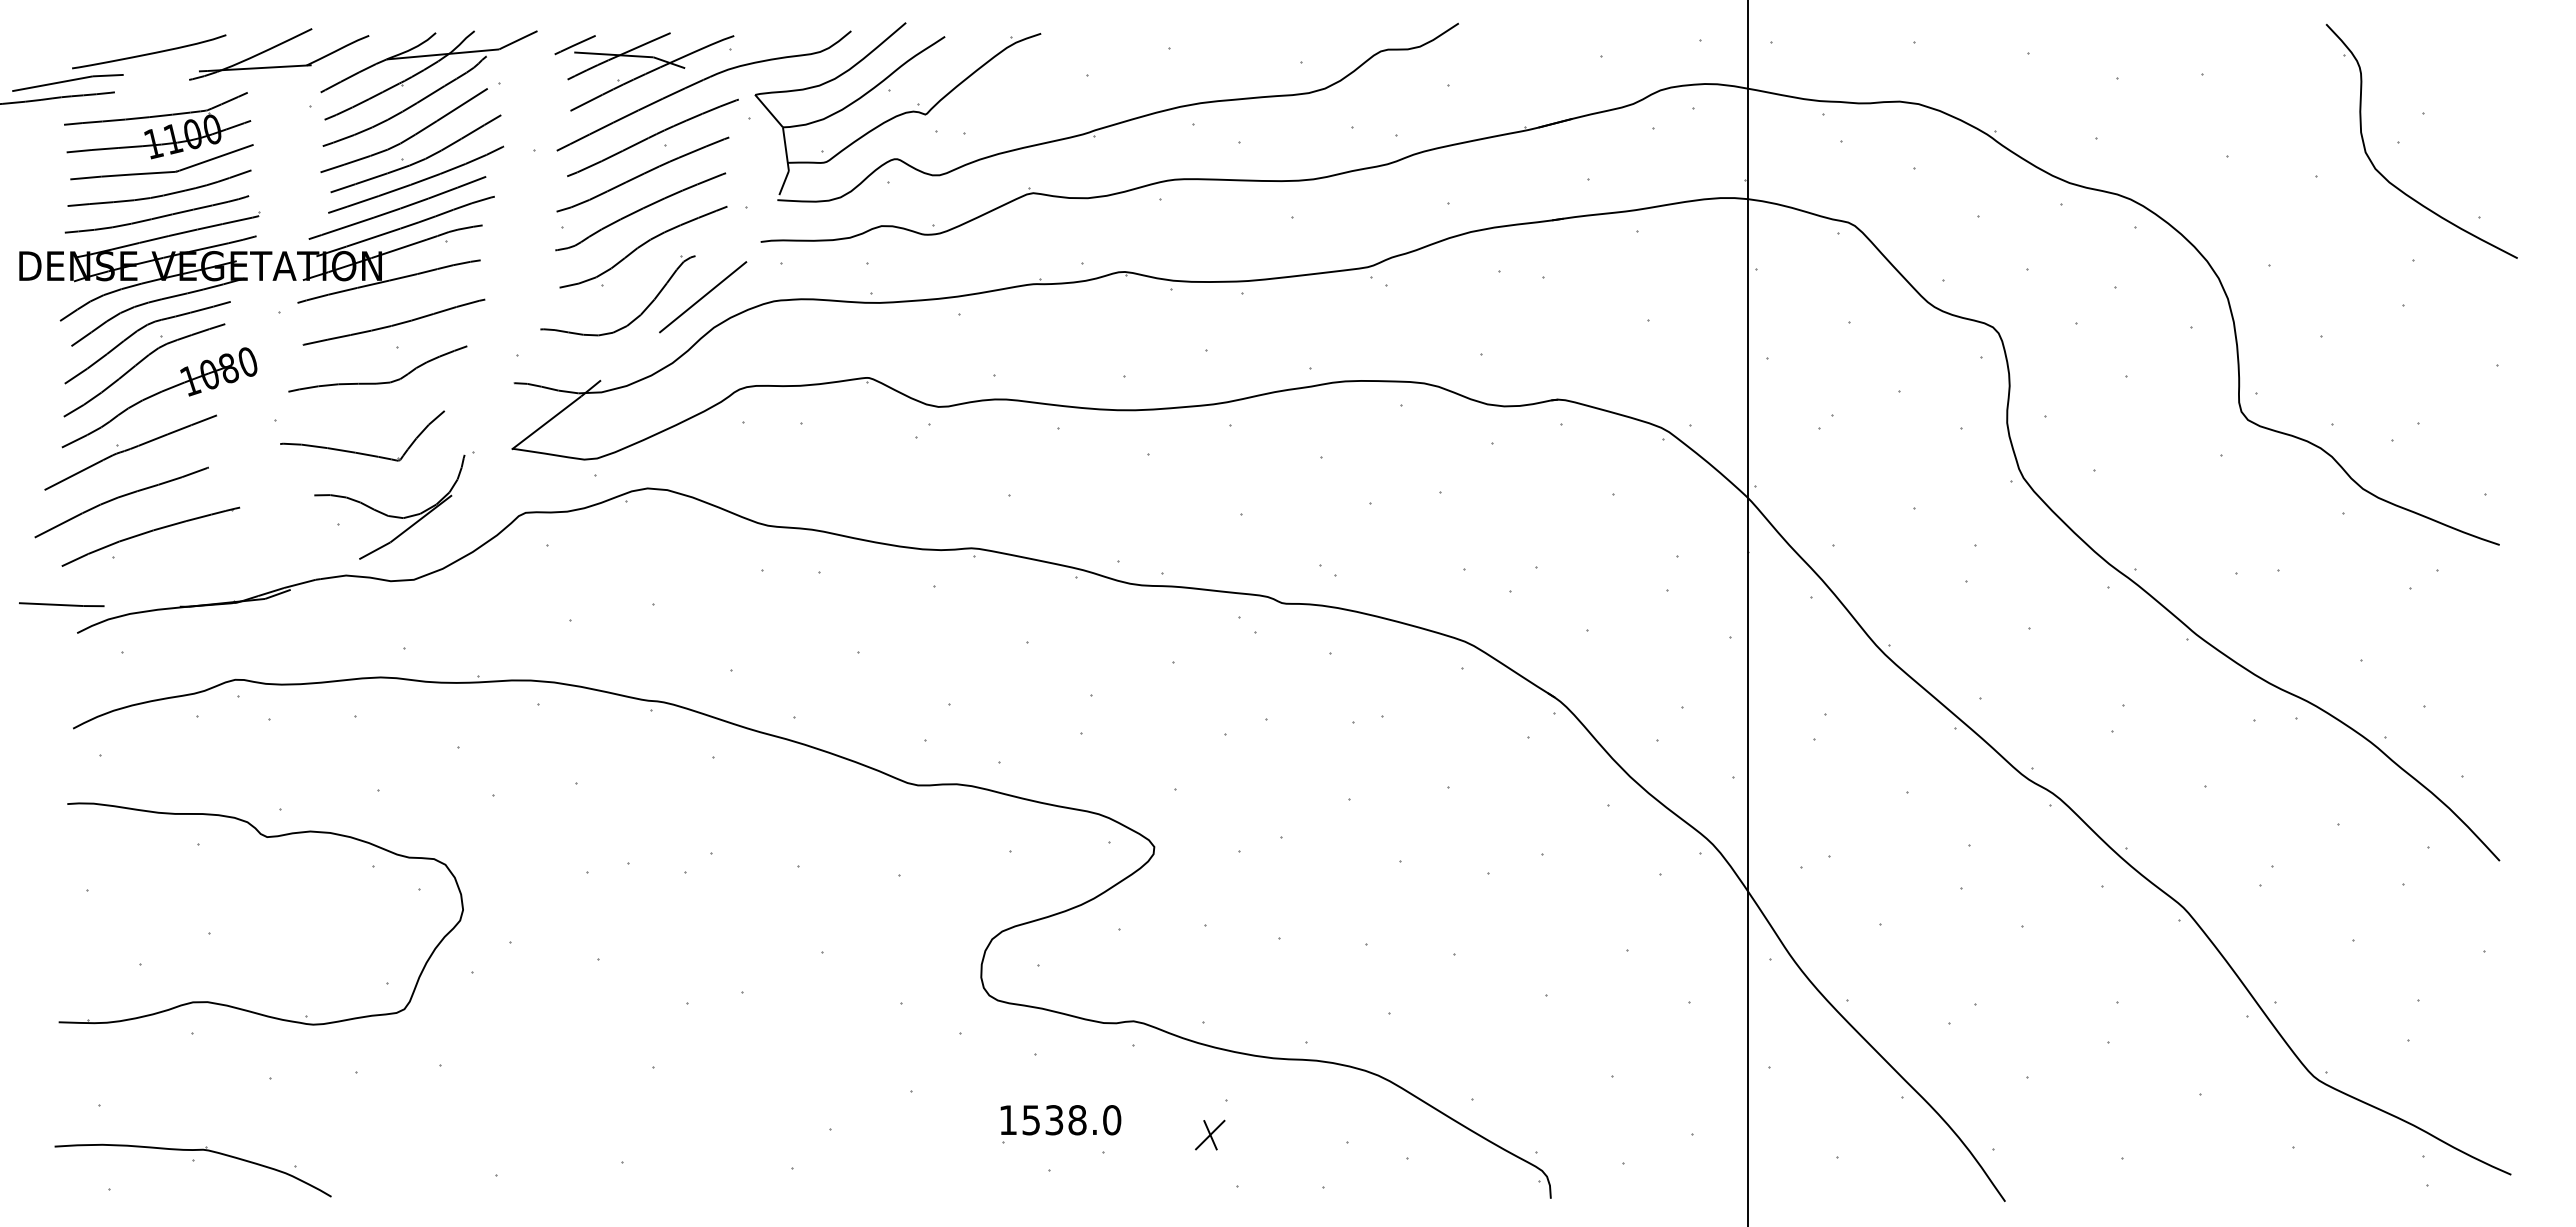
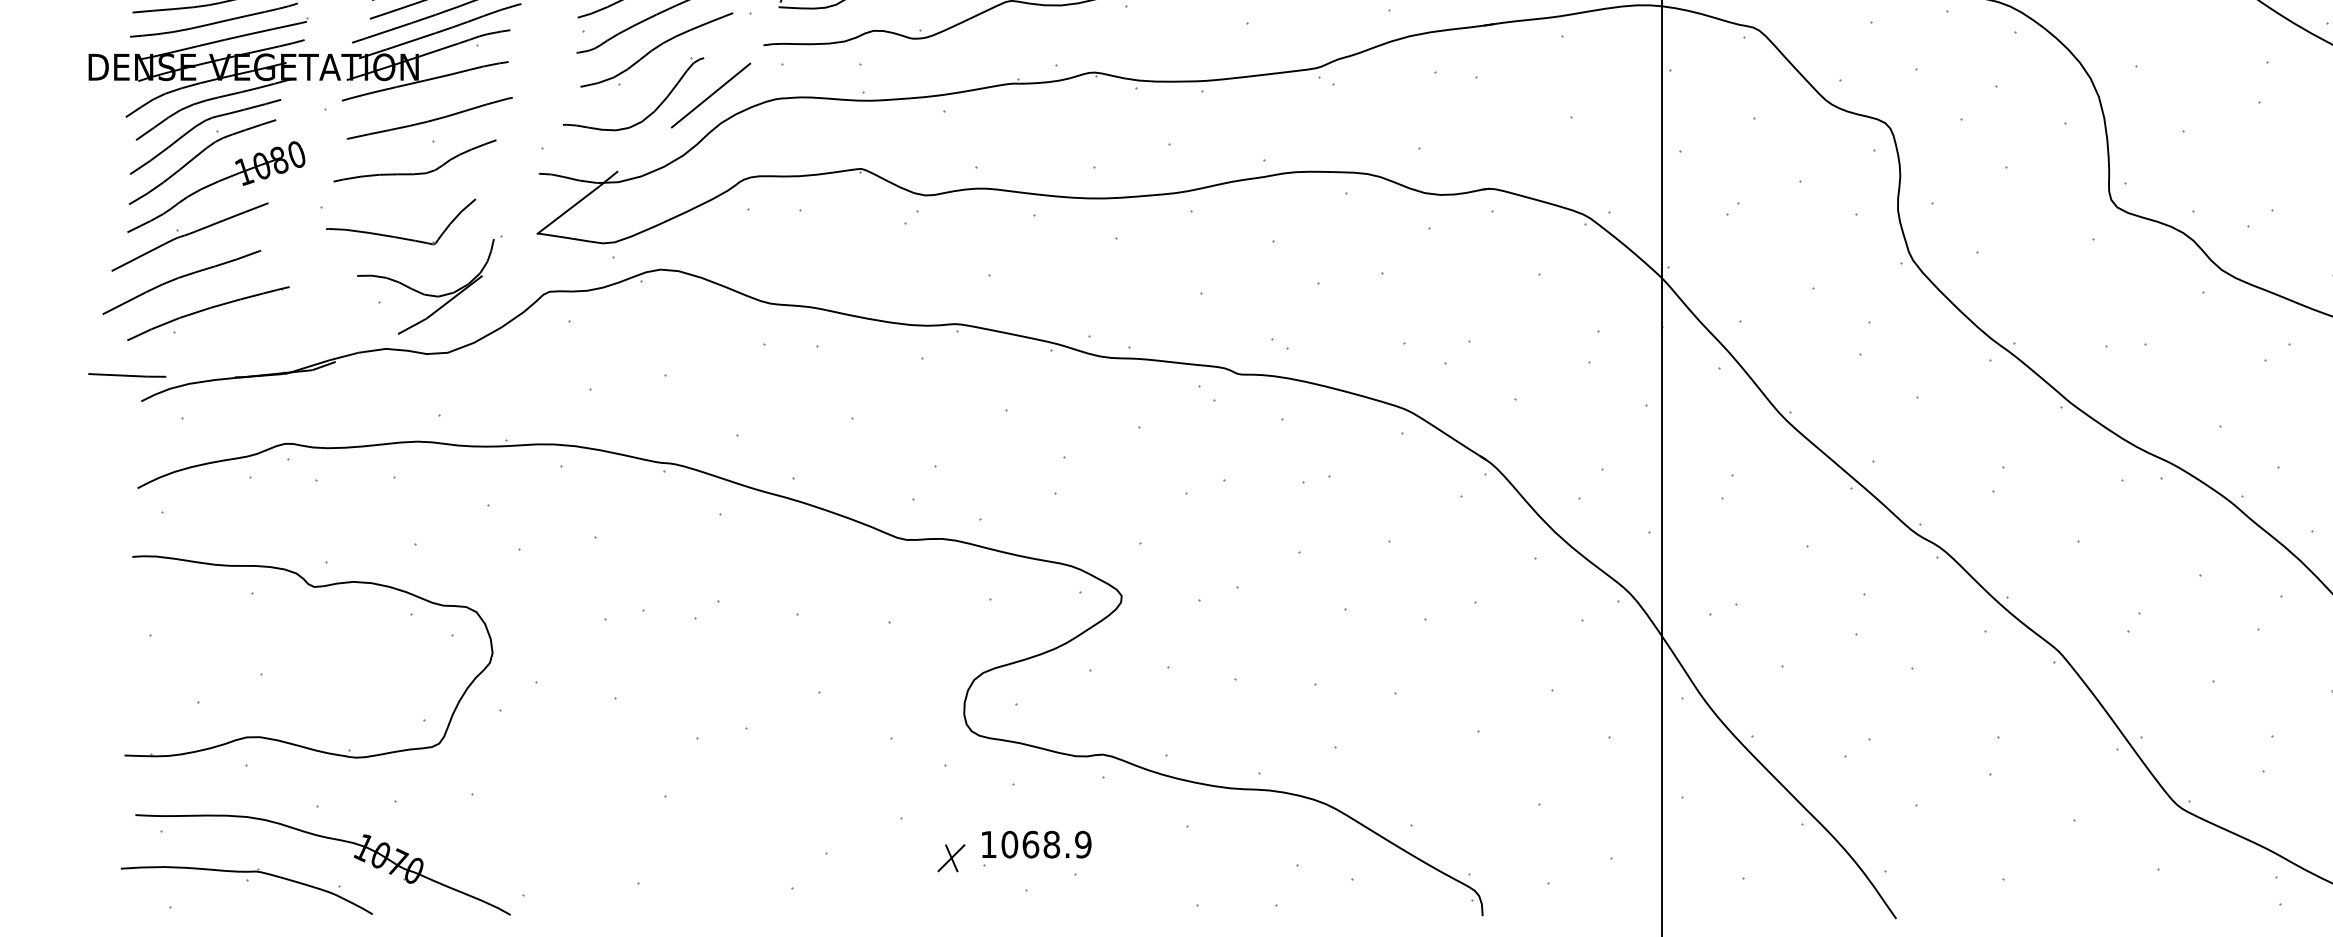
part: (284, 1114) -> (330, 839), added
text: (1071, 1120) -> (1046, 844), 1538.0 -> 1068.9
part: (1210, 1134) -> (951, 857), moved

